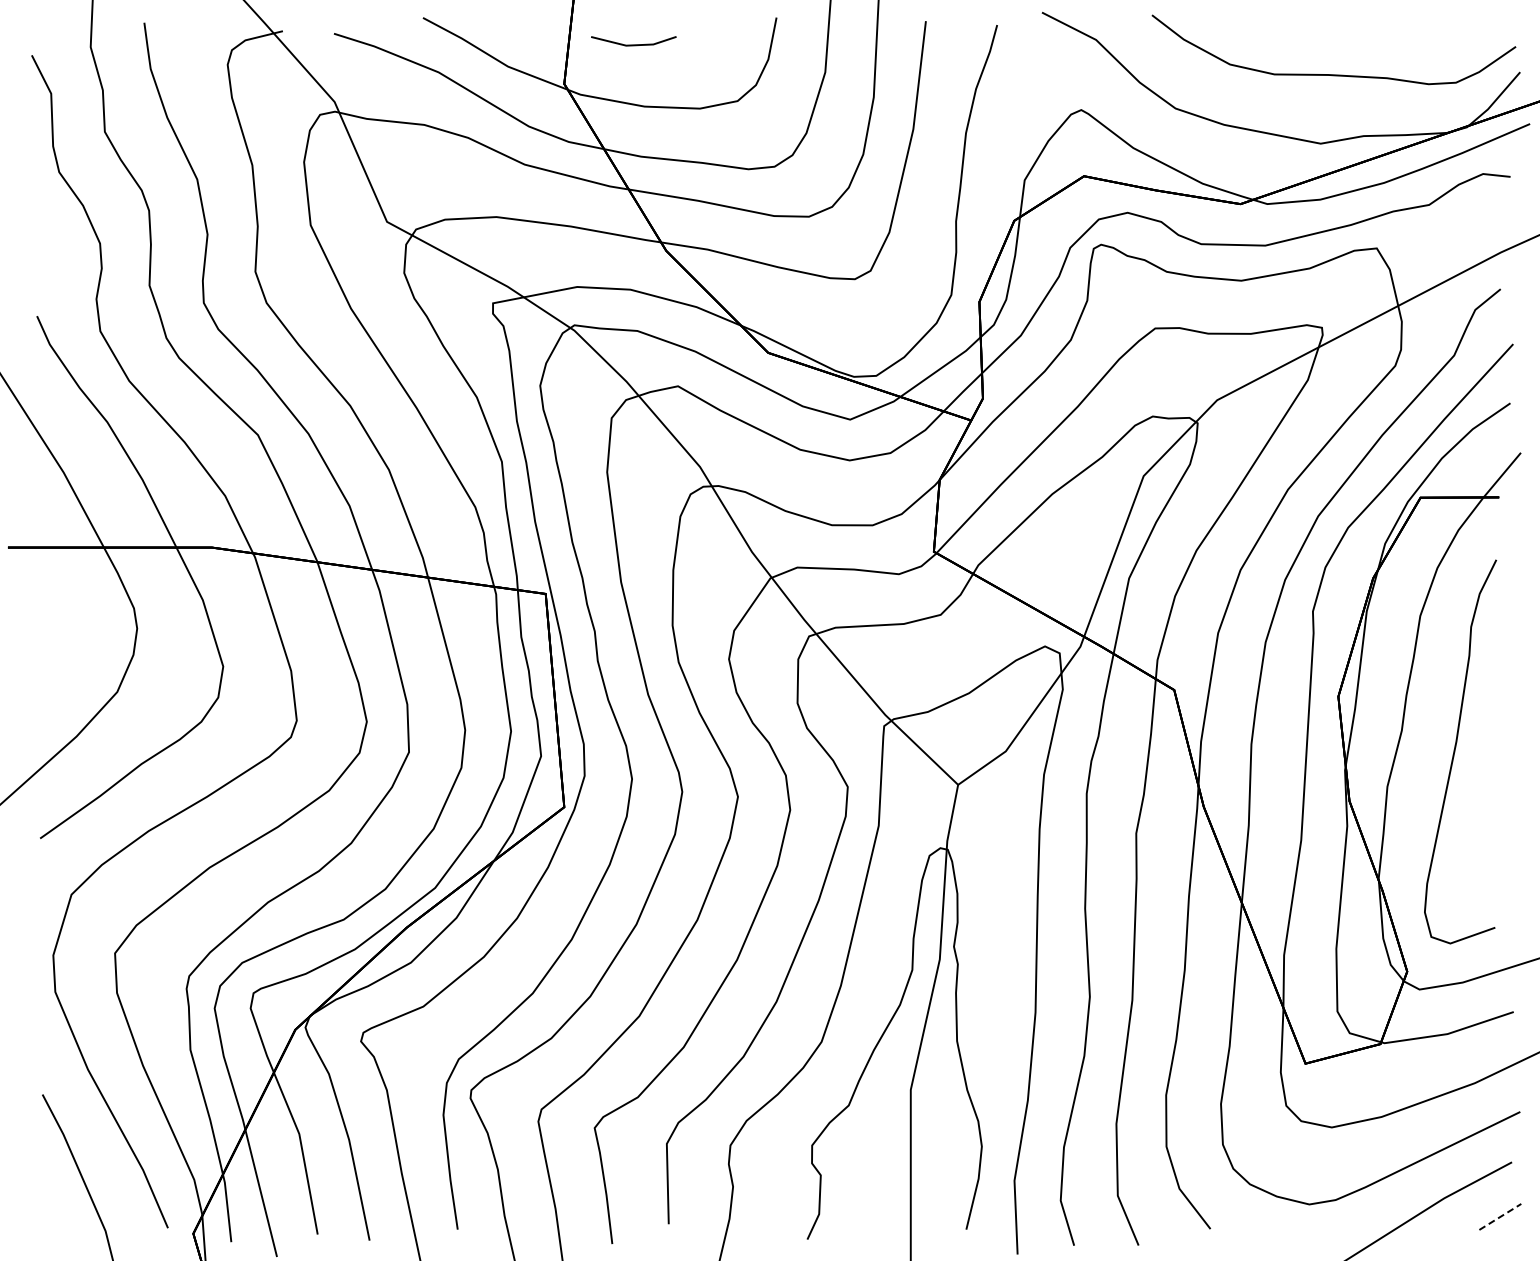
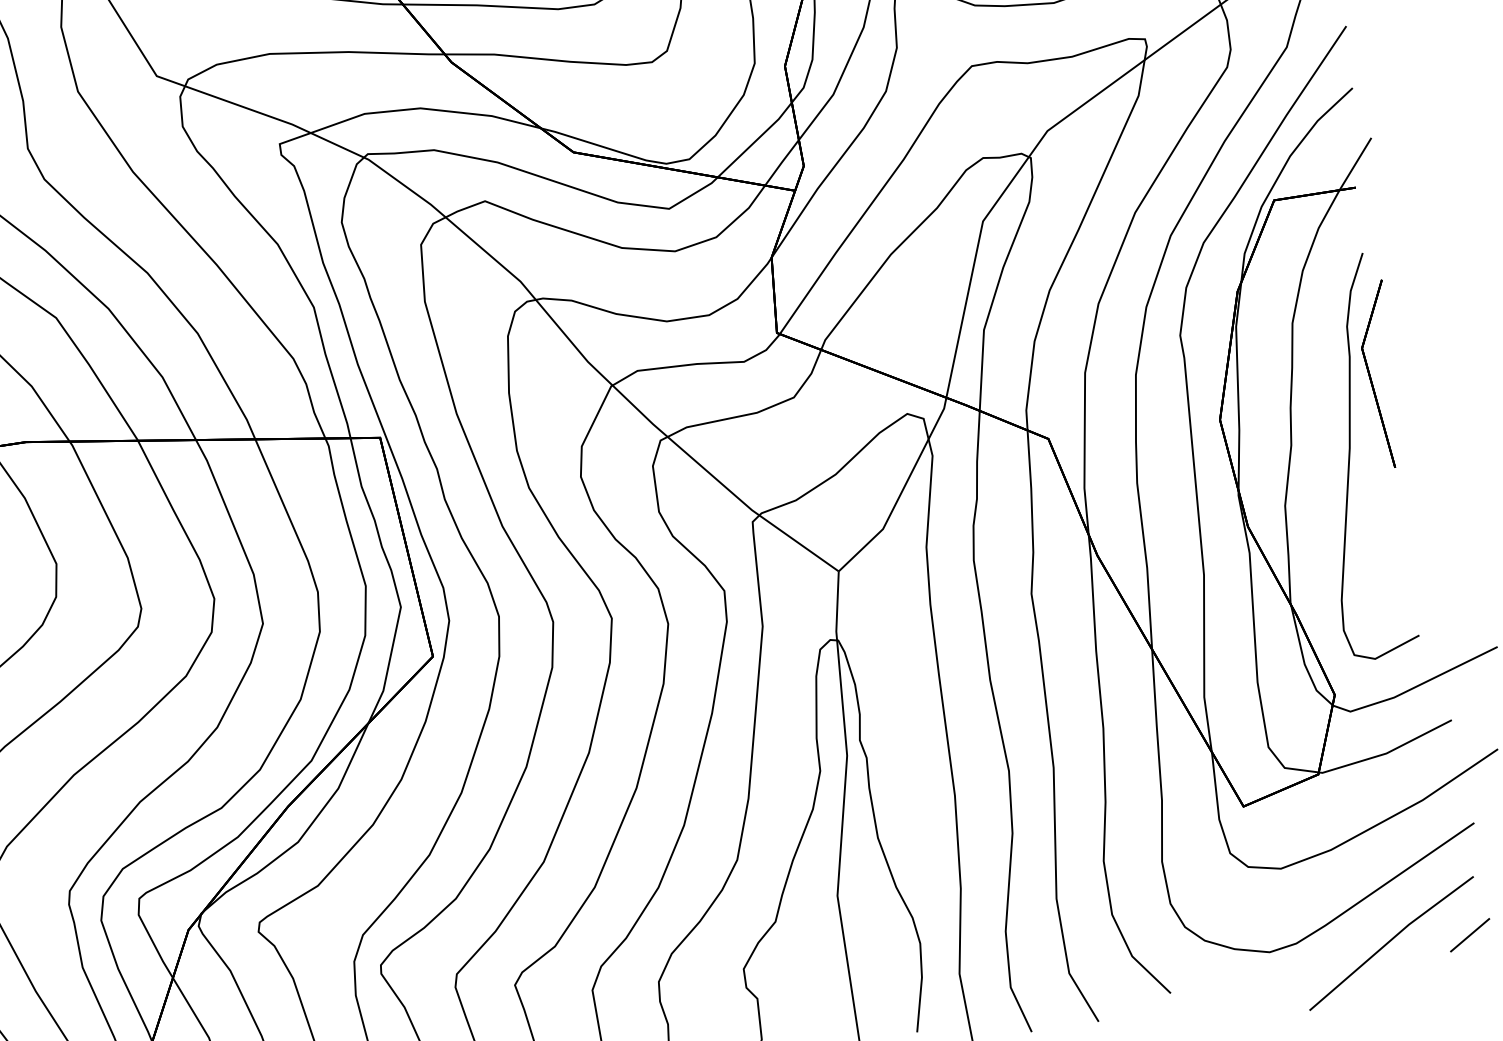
part: (1486, 676) -> (1370, 375), added
line: (1500, 1216) -> (1470, 934), dashed -> solid

